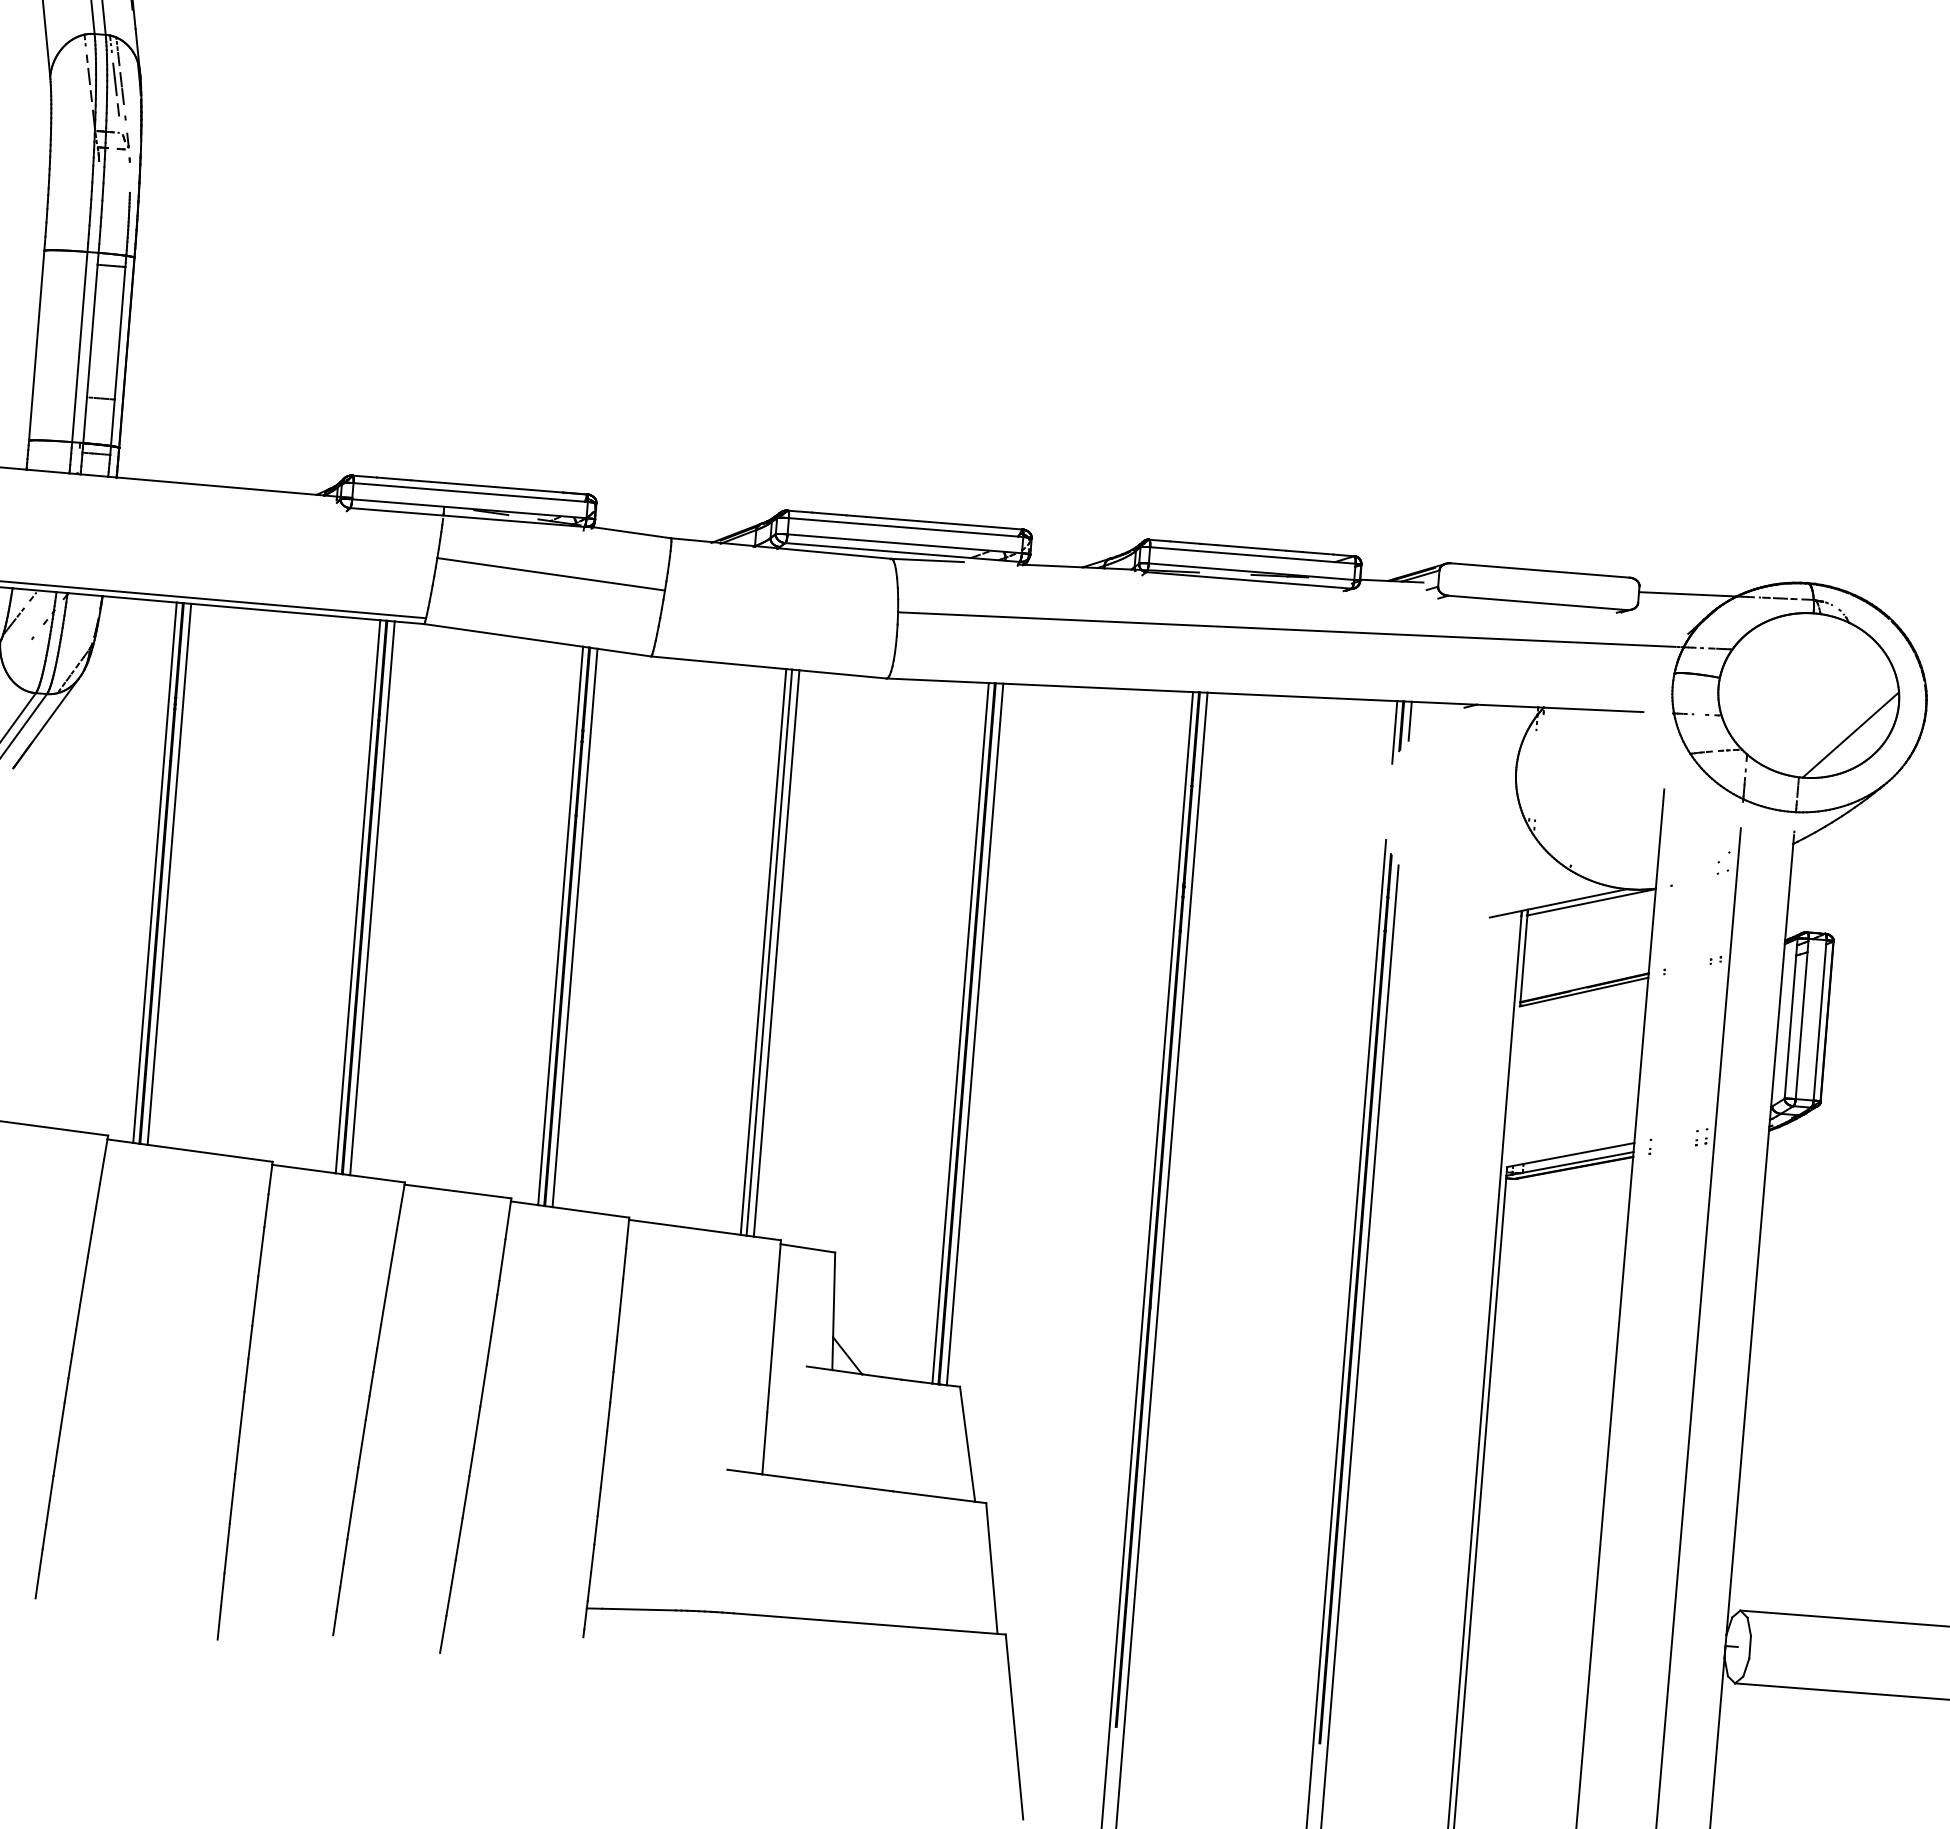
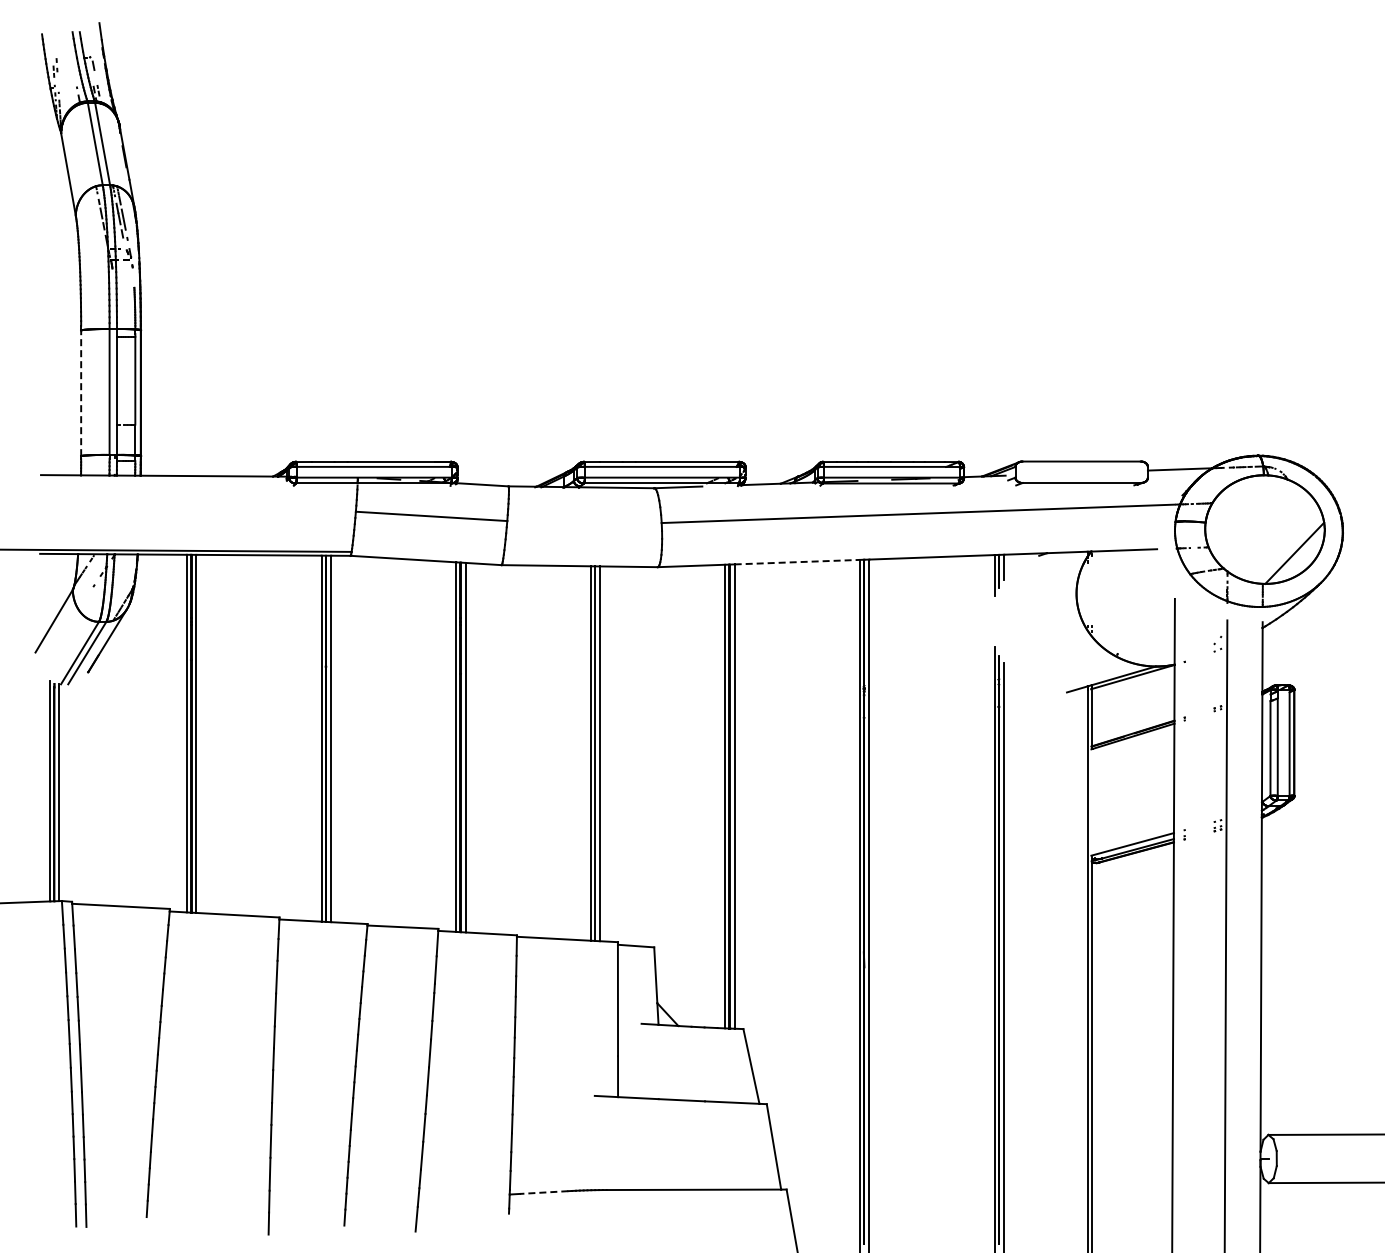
line: (37, 346) -> (81, 393), solid -> dashed
line: (1098, 688) -> (797, 562), solid -> dashed
line: (638, 1609) -> (543, 1192), solid -> dashed

